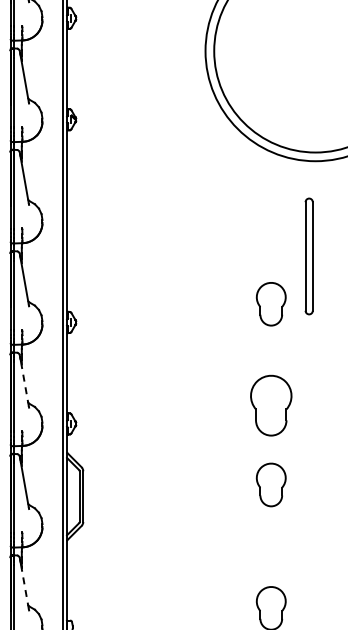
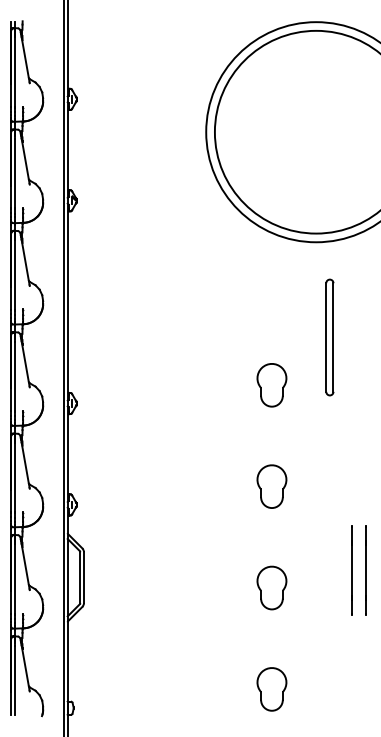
part: (308, 256) -> (329, 337), moved
line: (24, 384) -> (25, 465), dashed -> solid
part: (270, 405) -> (271, 486), size x0.71
part: (270, 484) -> (271, 587), moved
line: (24, 586) -> (25, 667), dashed -> solid

